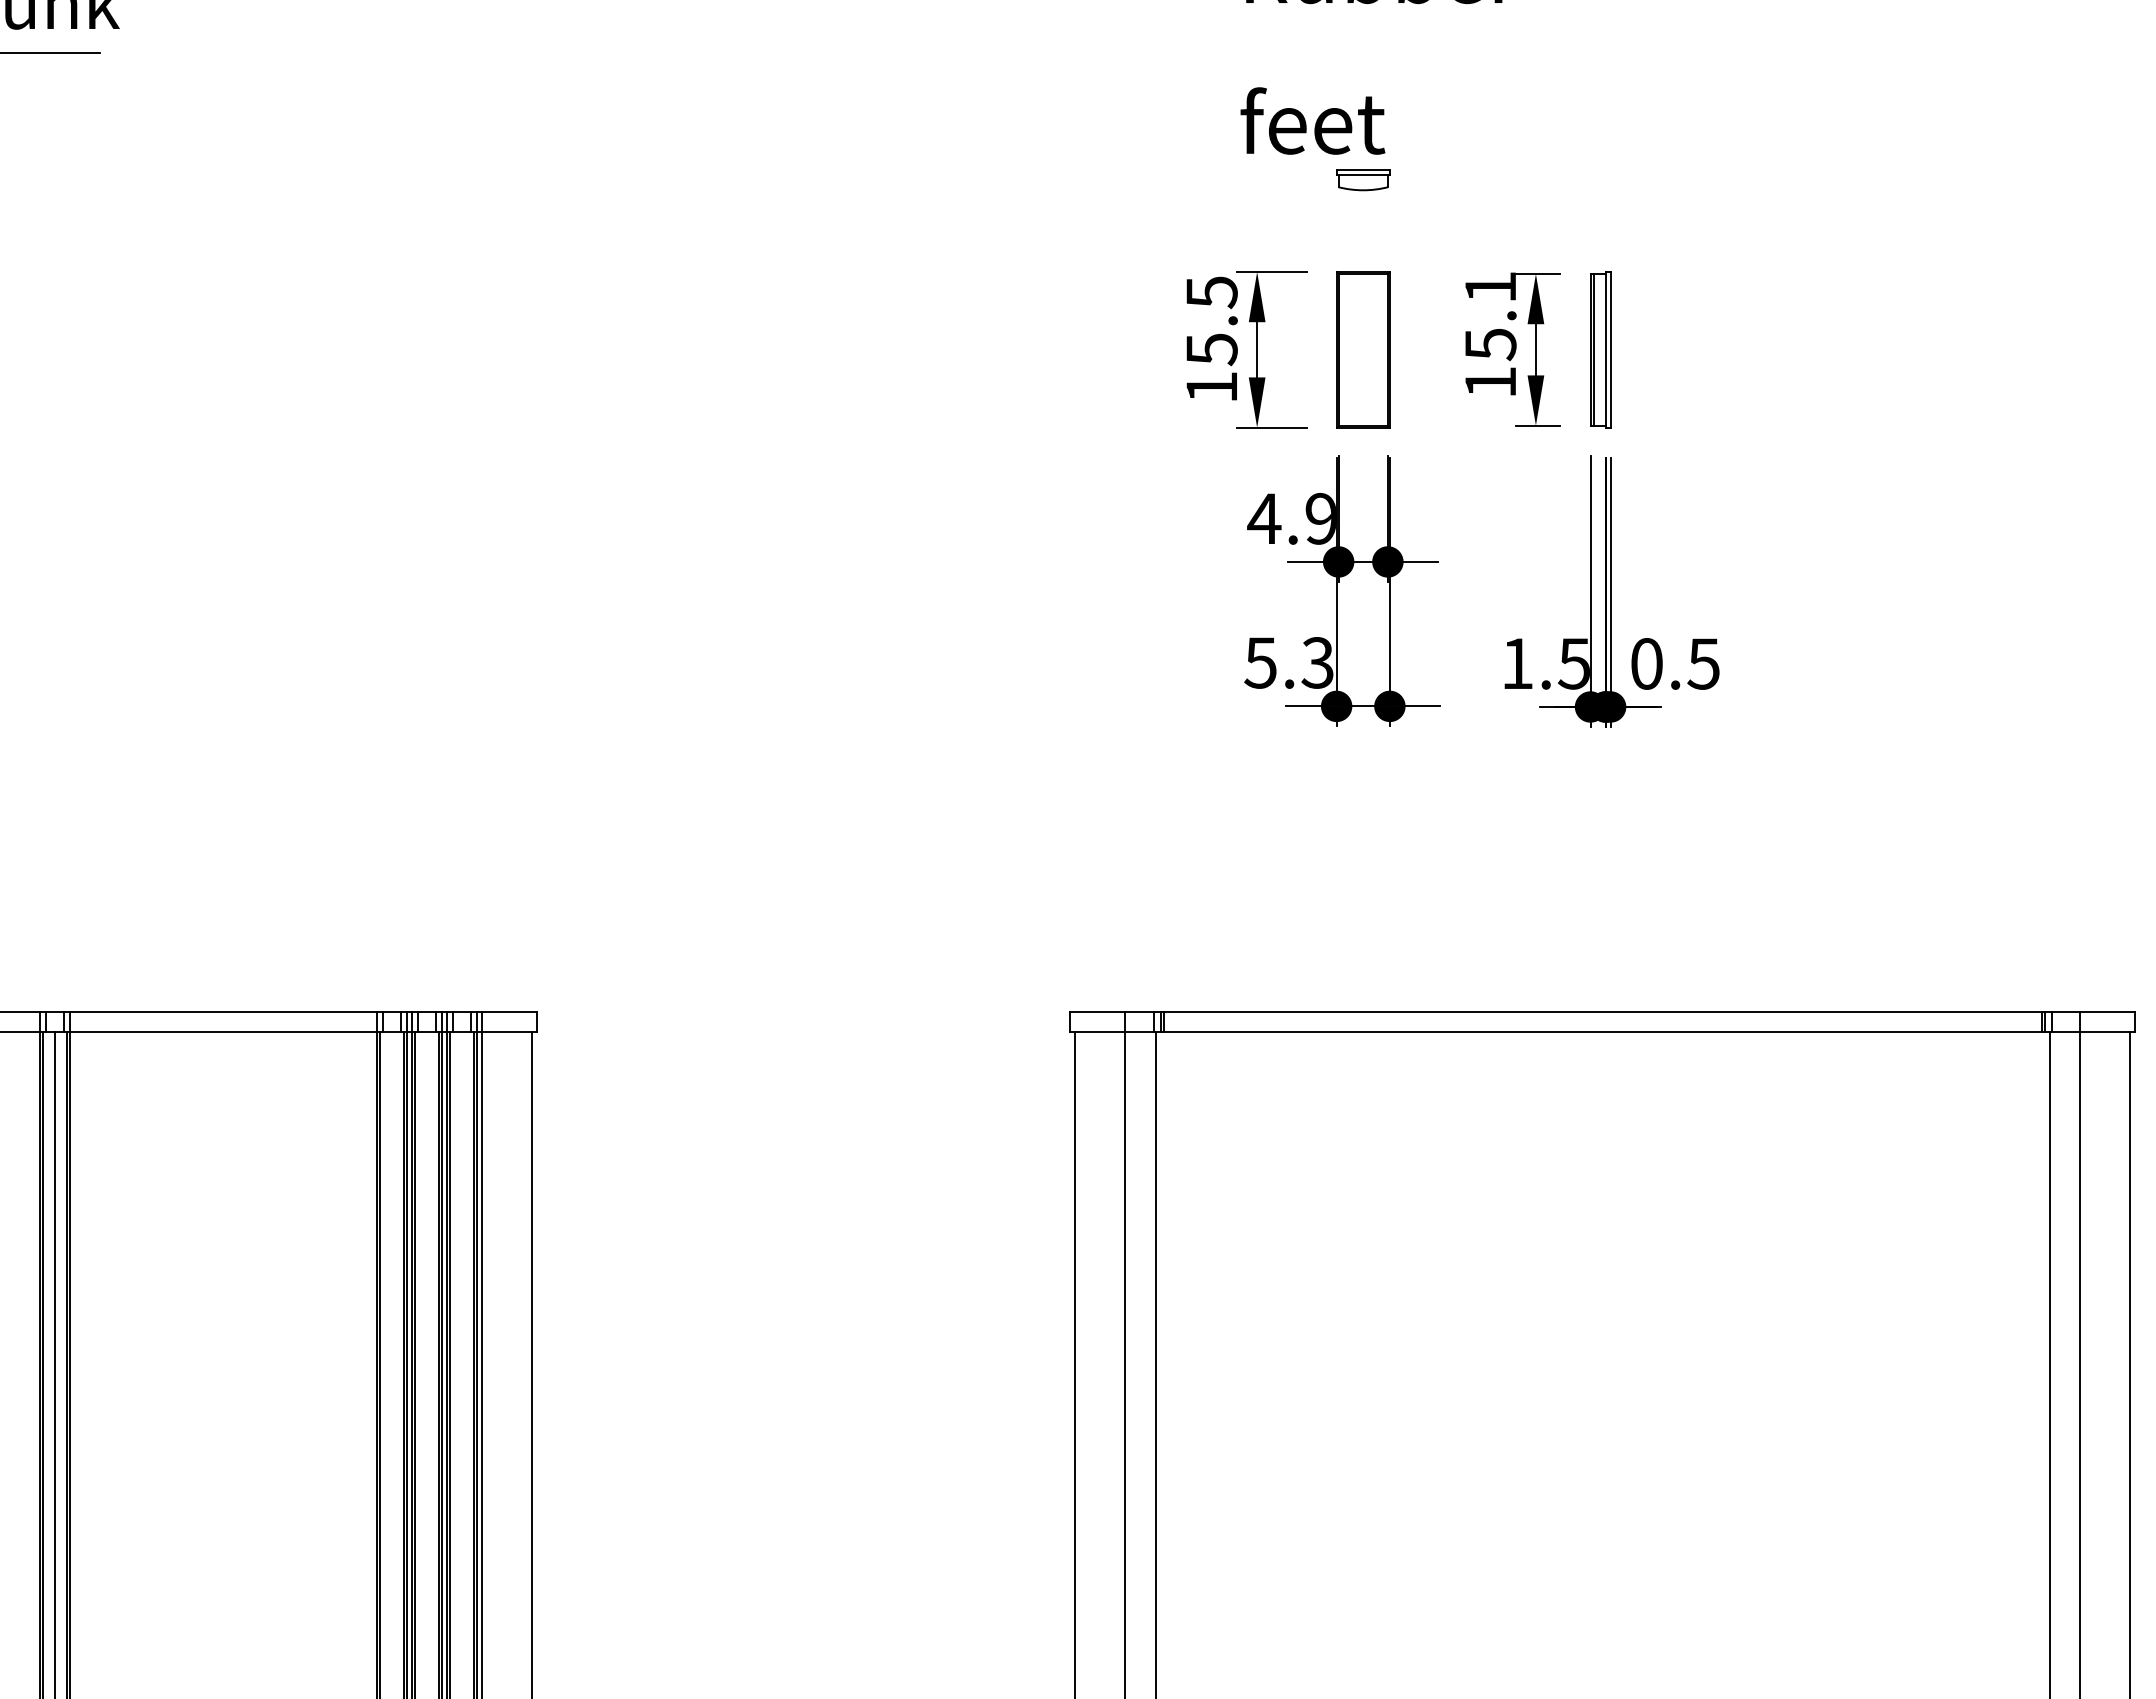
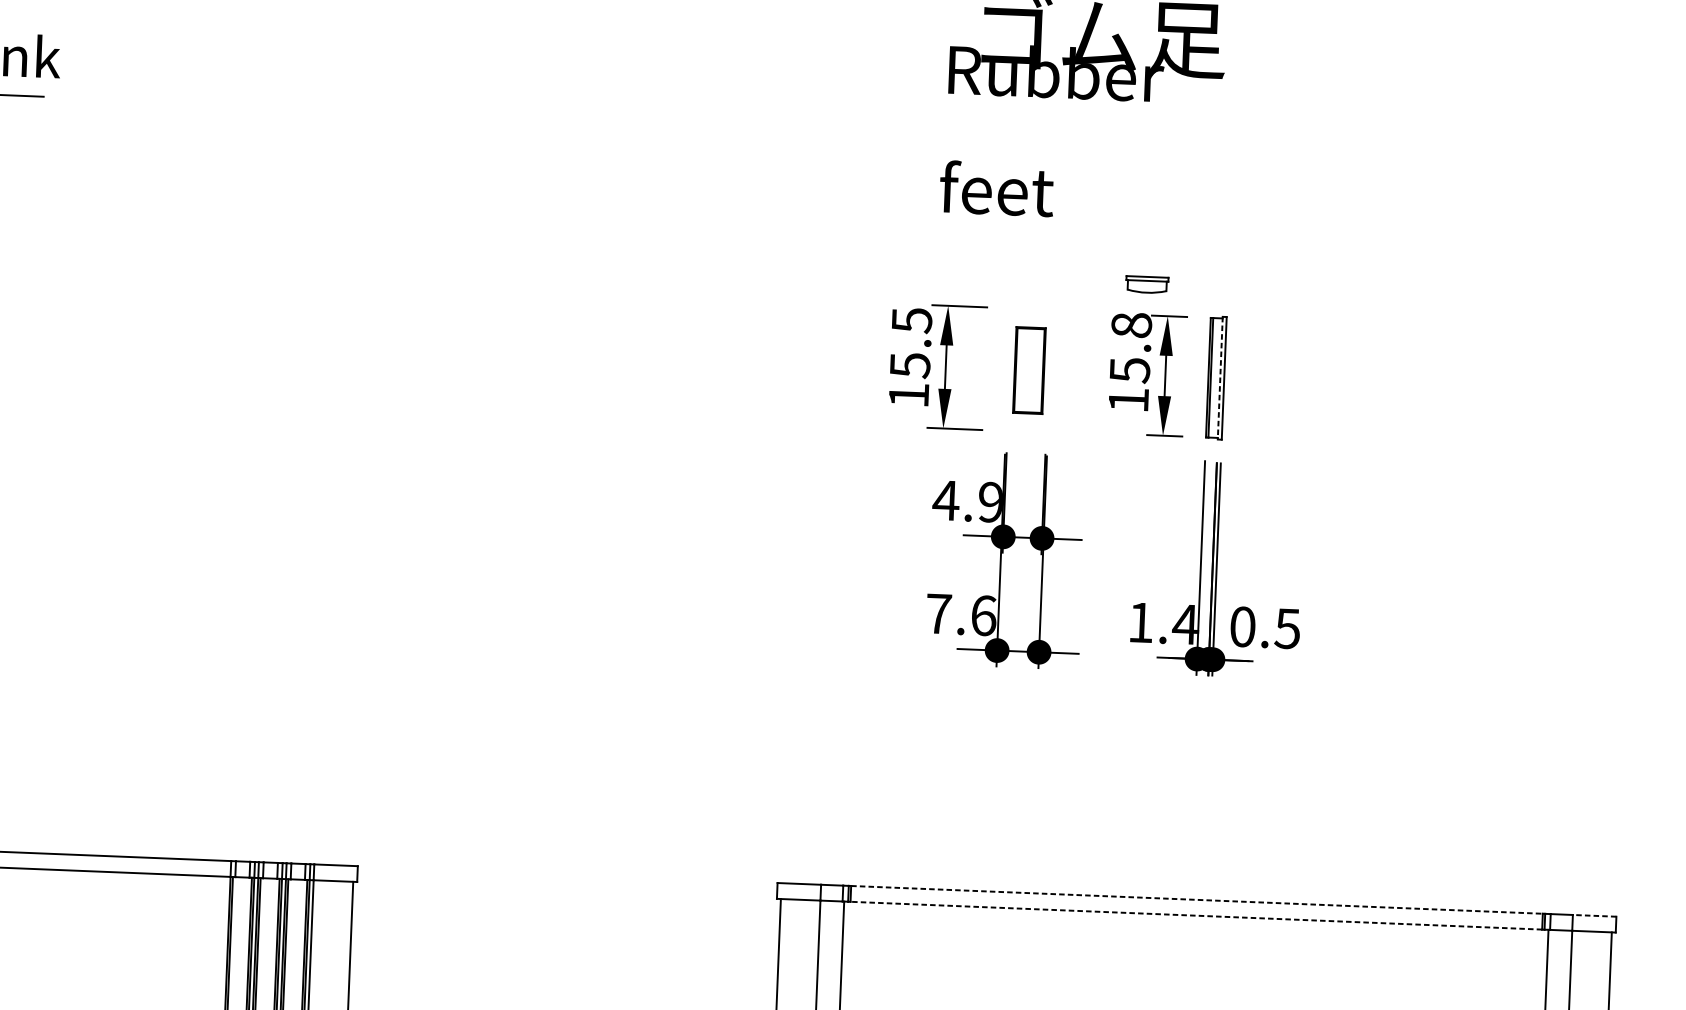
part: (1363, 180) -> (1147, 285), moved
text: (1490, 286) -> (1131, 324), 15.1 -> 15.8
part: (1363, 349) -> (1029, 370), size x0.7
line: (1605, 349) -> (1220, 377), solid -> dashed
text: (1289, 662) -> (961, 614), 5.3 -> 7.6
text: (1573, 663) -> (1185, 624), 1.5 -> 1.4
line: (1602, 1012) -> (1196, 900), solid -> dashed
line: (2107, 1012) -> (1594, 916), solid -> dashed
line: (1602, 1032) -> (1196, 915), solid -> dashed

